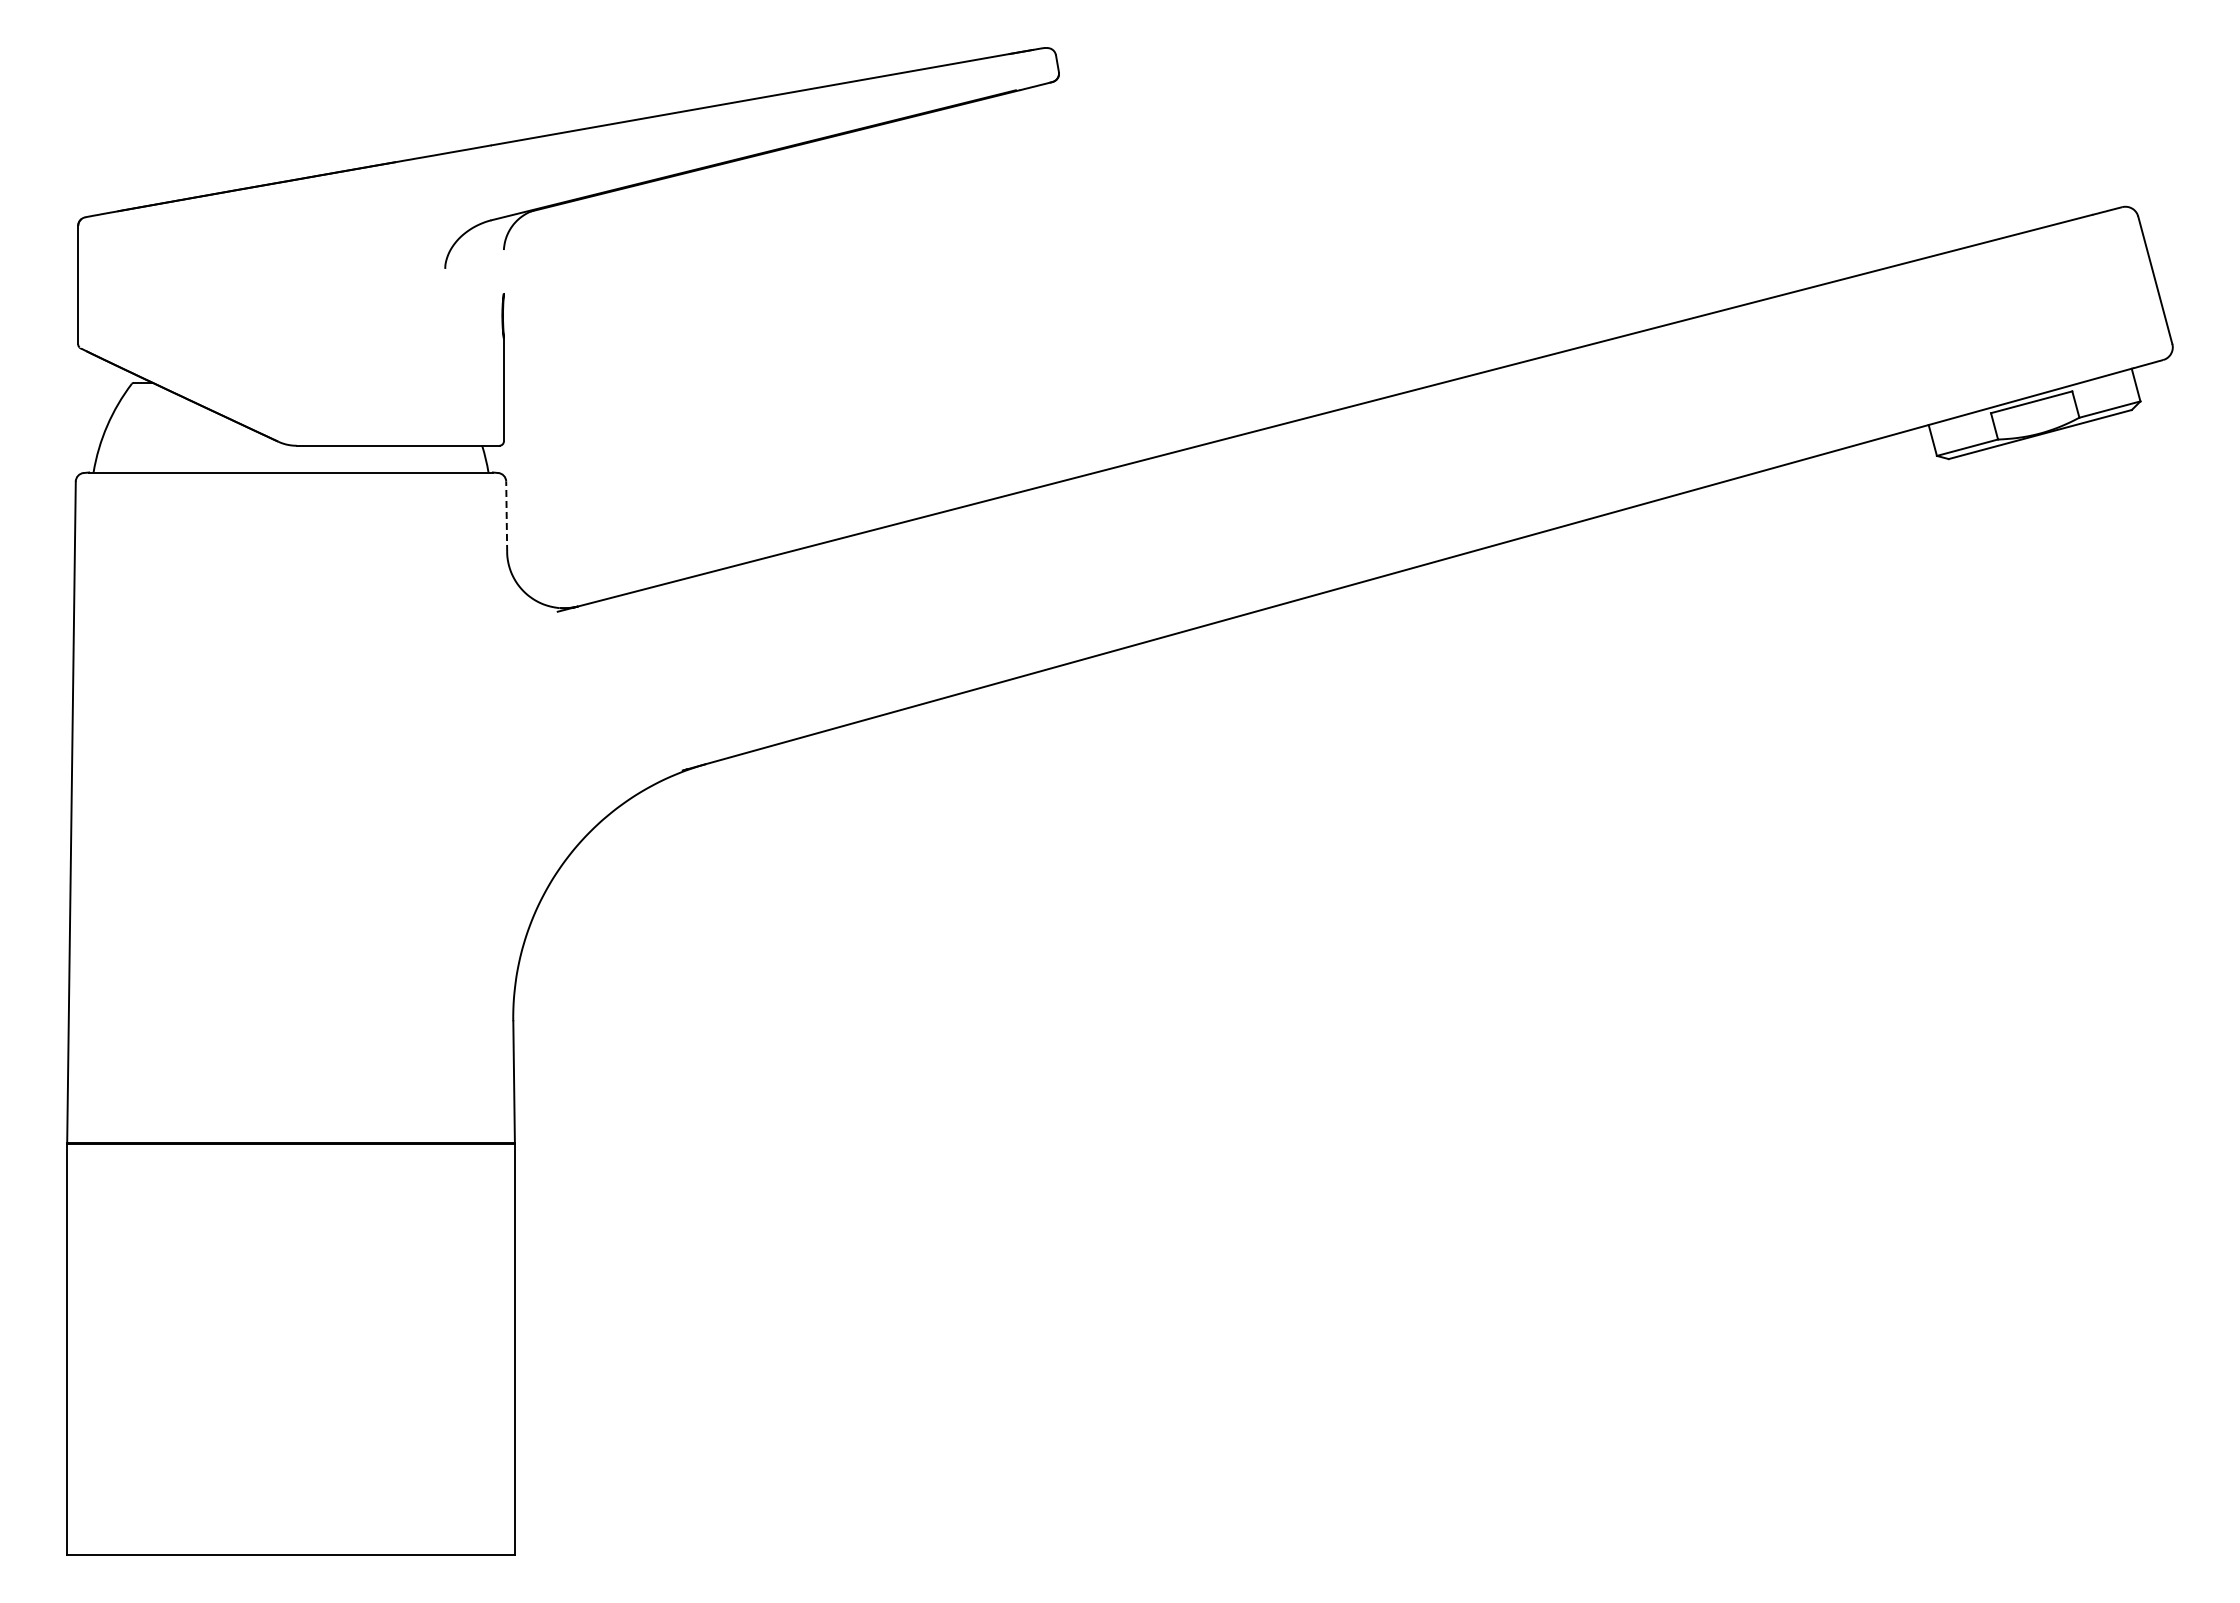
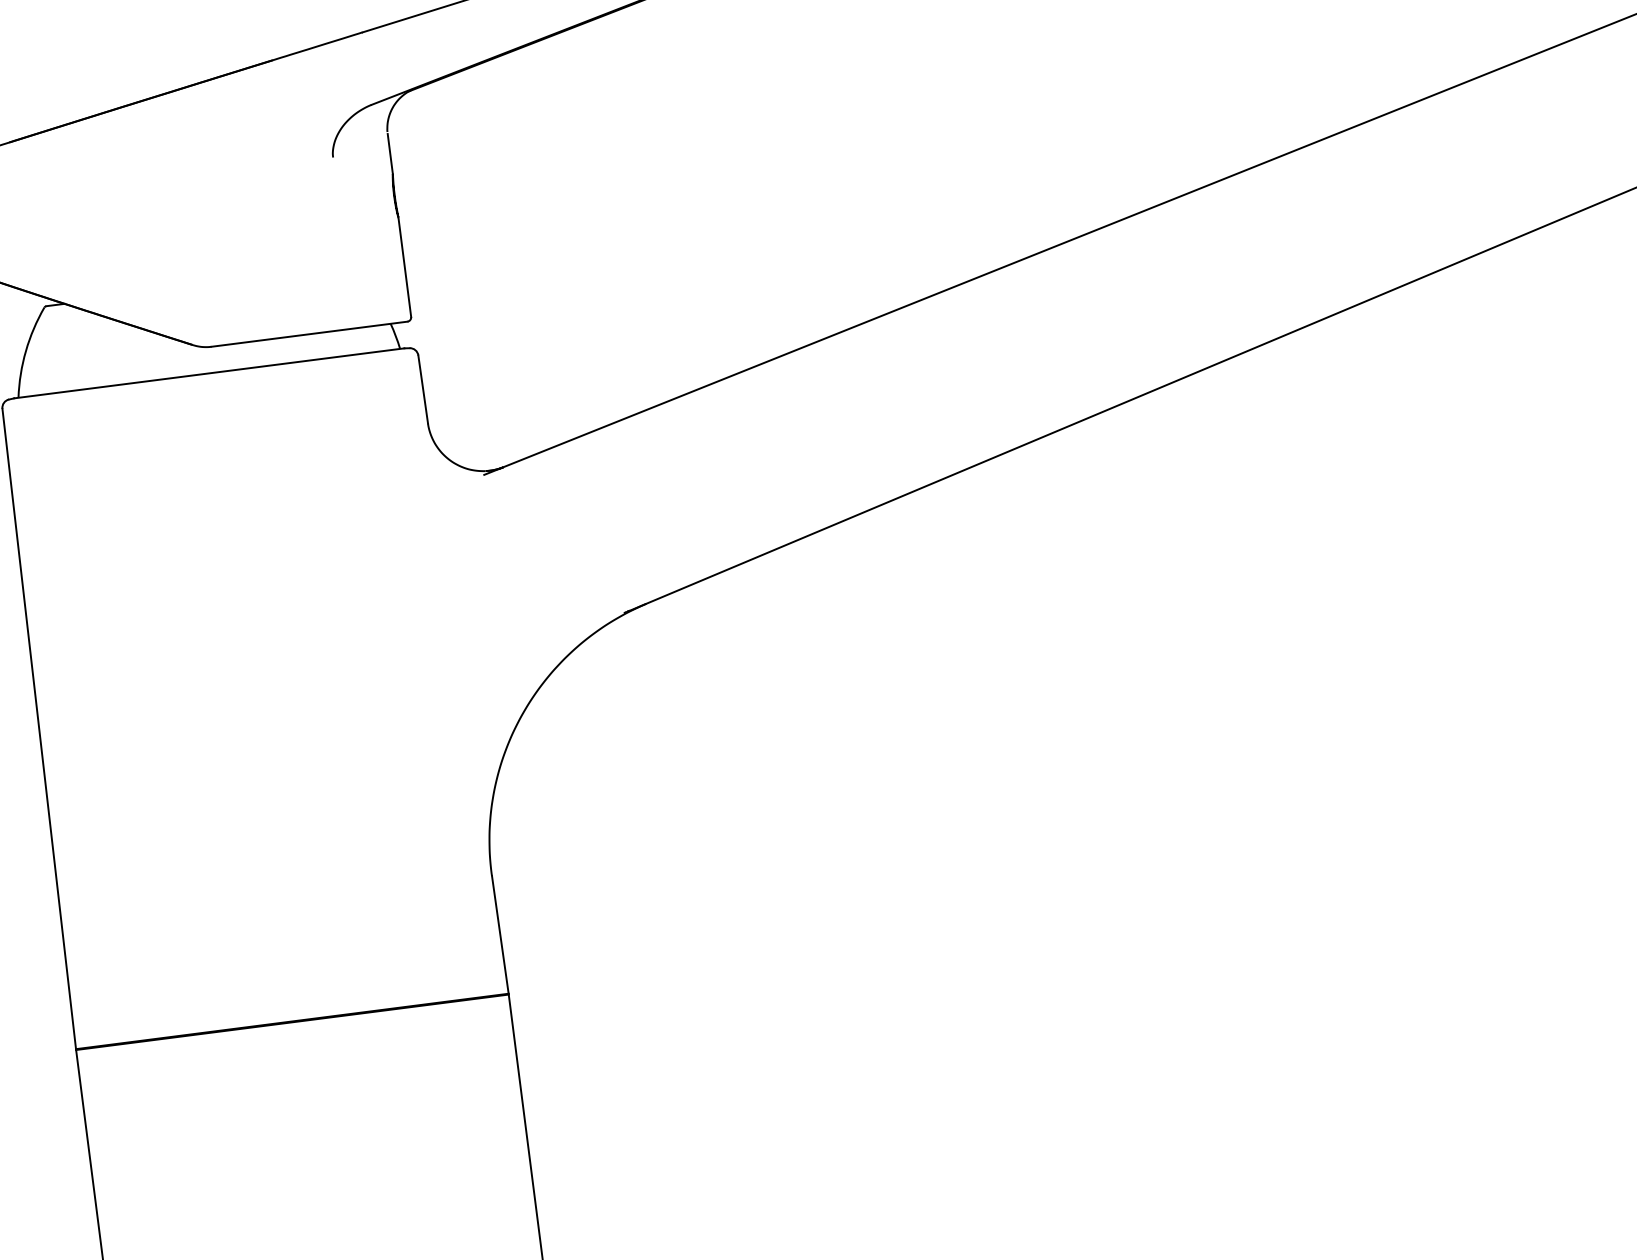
line: (503, 272) -> (389, 153), added
line: (506, 516) -> (422, 389), dashed -> solid

